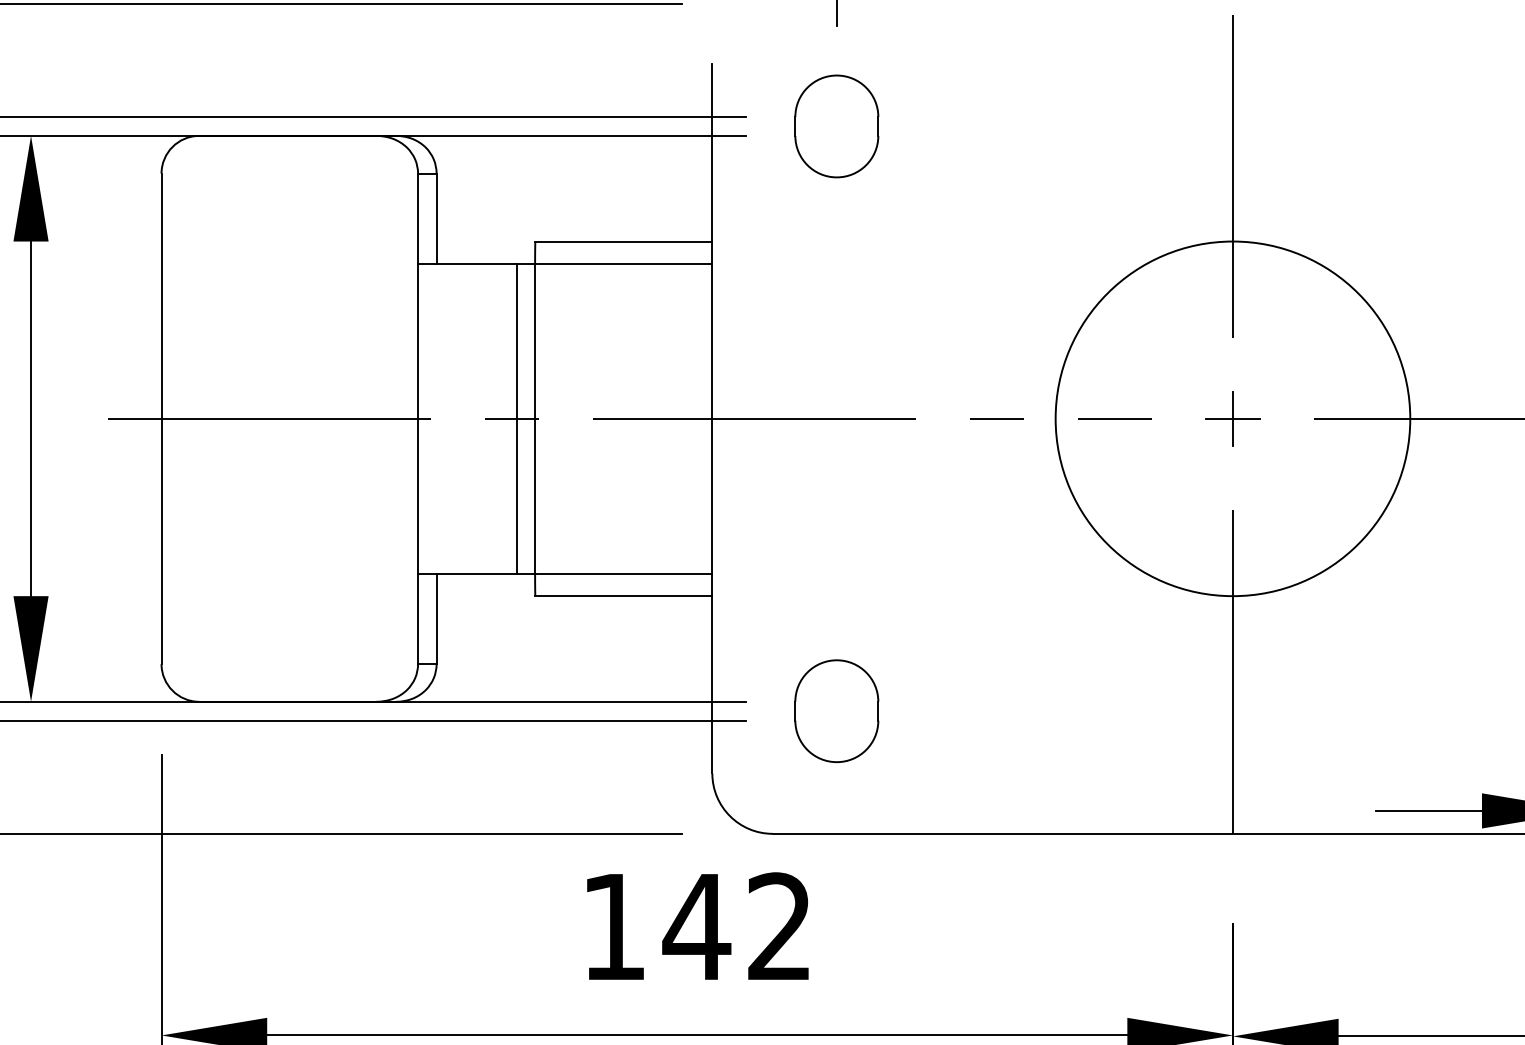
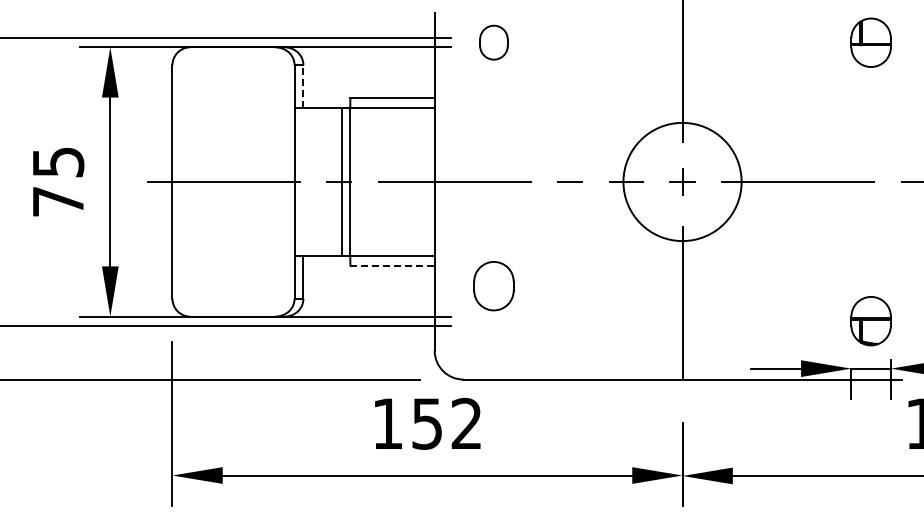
part: (835, 125) -> (493, 42), size x0.7
line: (436, 218) -> (303, 86), solid -> dashed
circle: (1232, 417) -> (682, 181), size x0.7
line: (625, 596) -> (393, 266), solid -> dashed
part: (835, 711) -> (493, 286), moved
text: (695, 926) -> (426, 423), 142 -> 152

